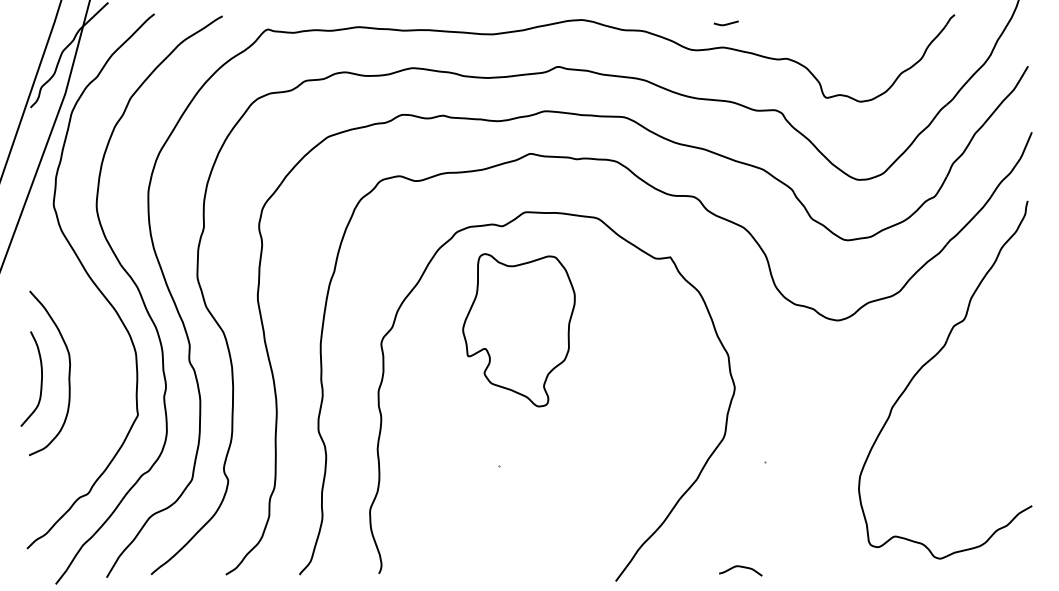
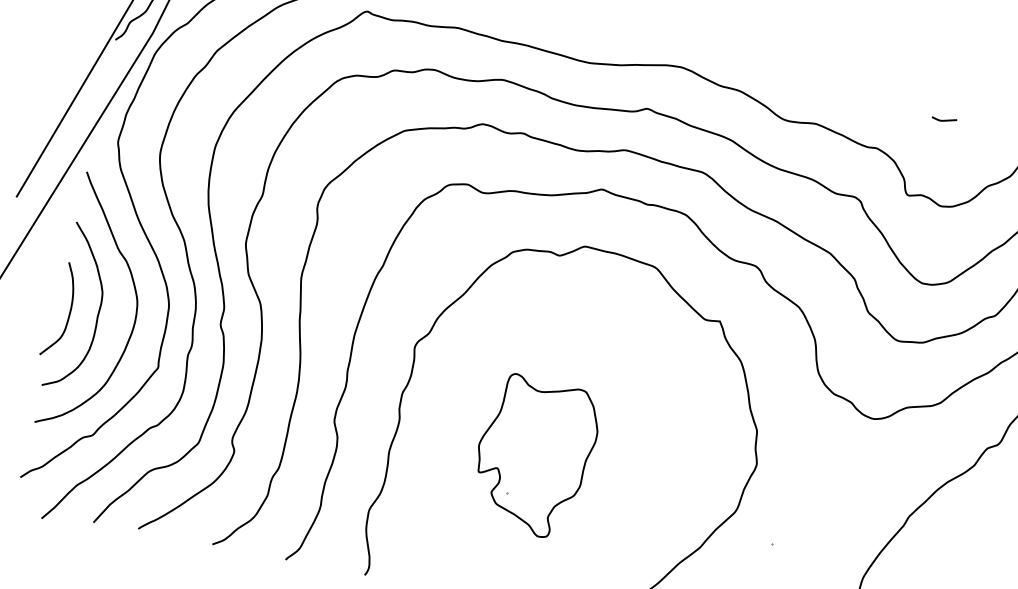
curve: (726, 23) -> (944, 119), moved
part: (518, 330) -> (534, 456), moved
curve: (104, 363) -> (135, 309), added

